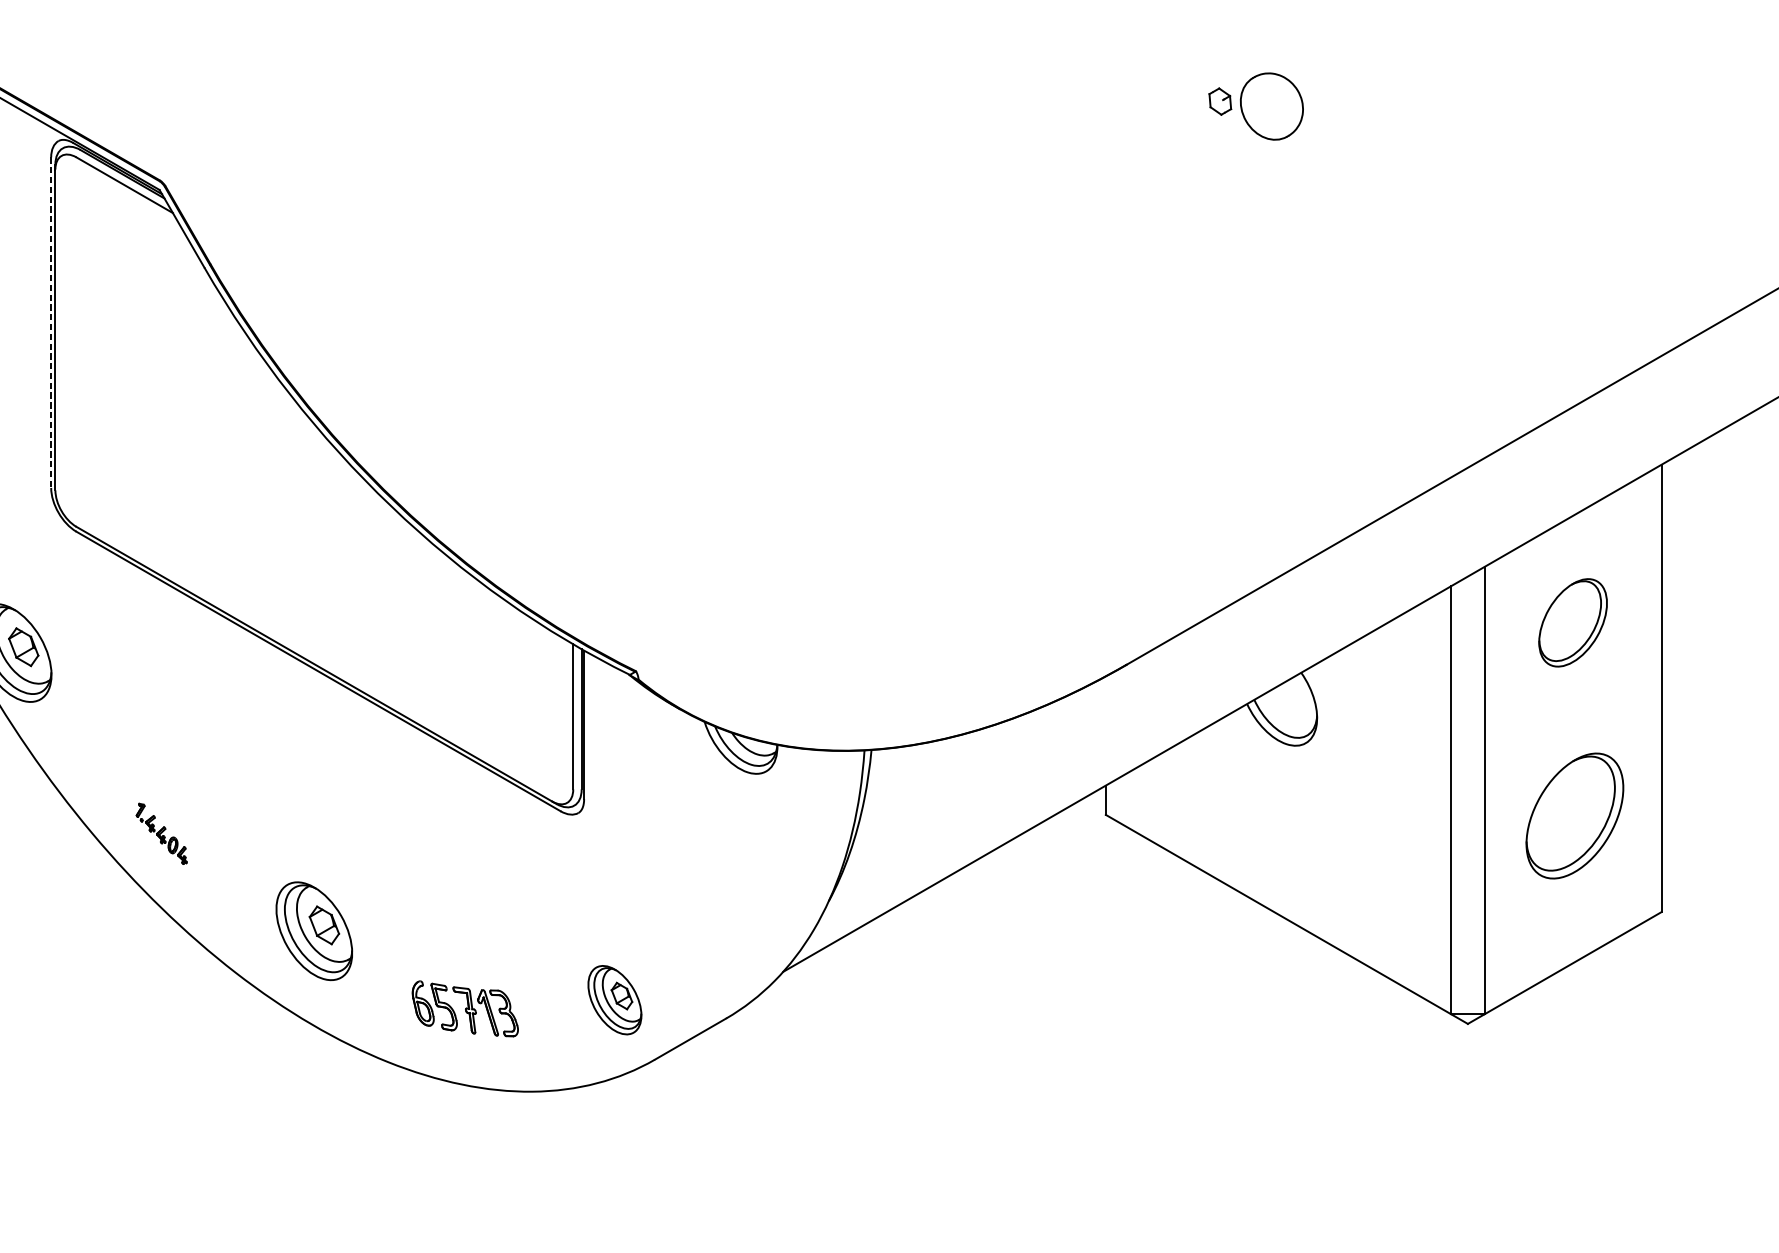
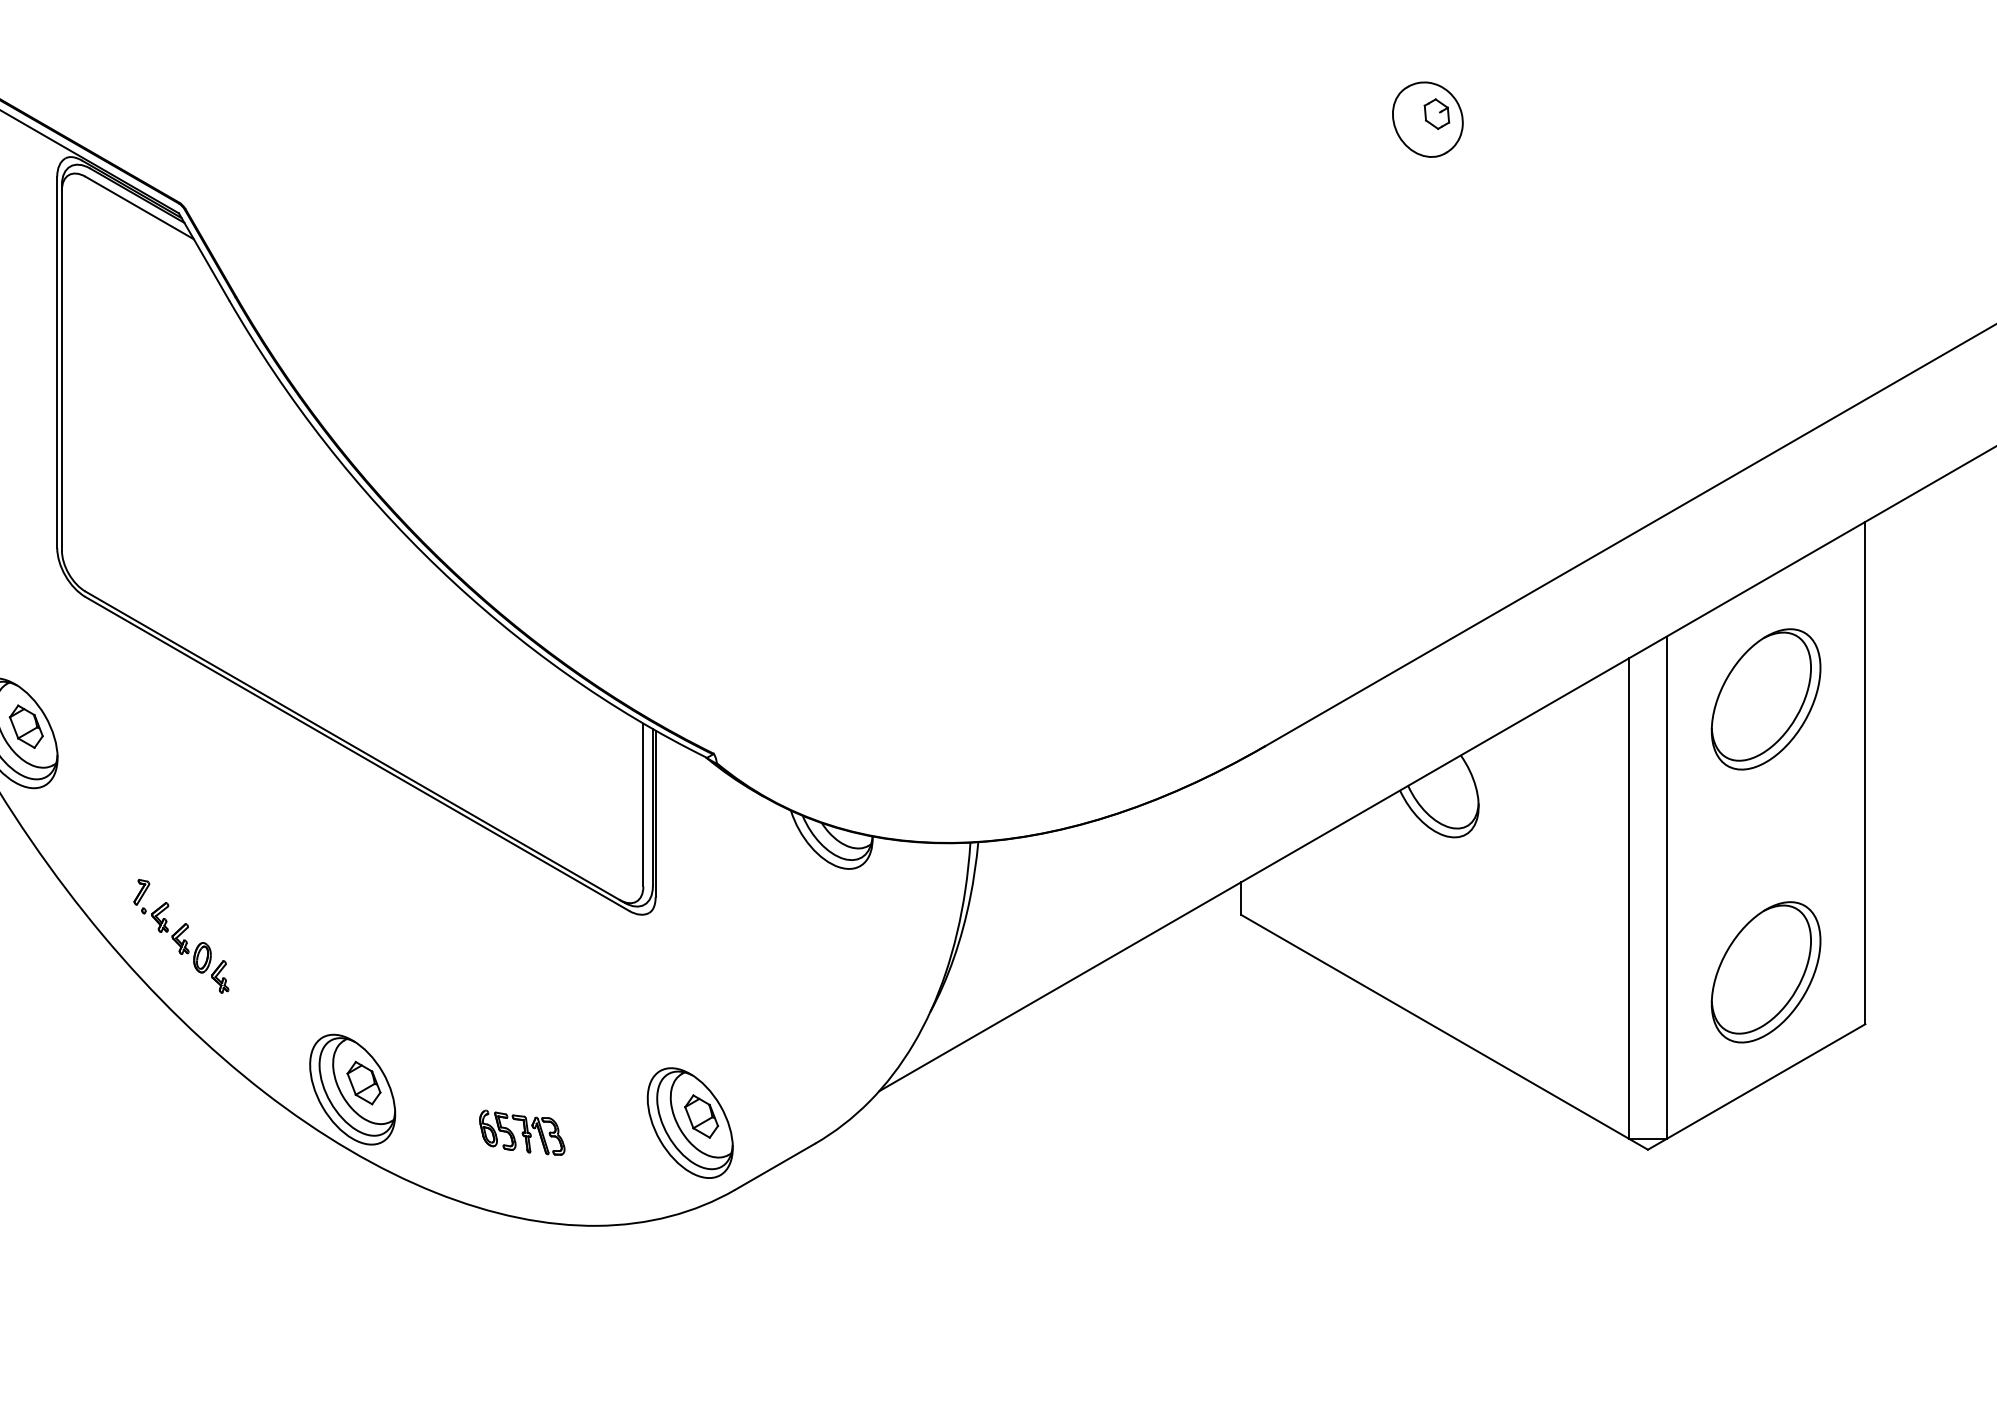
part: (1219, 101) -> (1436, 113), moved
line: (51, 322) -> (57, 362), dashed -> solid
part: (1572, 622) -> (1765, 699), size x1.43
part: (1574, 816) -> (1765, 972), moved
part: (161, 834) -> (181, 936), size x1.67
part: (314, 931) -> (352, 1089), moved
part: (614, 999) -> (689, 1122), size x1.43
part: (465, 1008) -> (522, 1132), size x0.71

